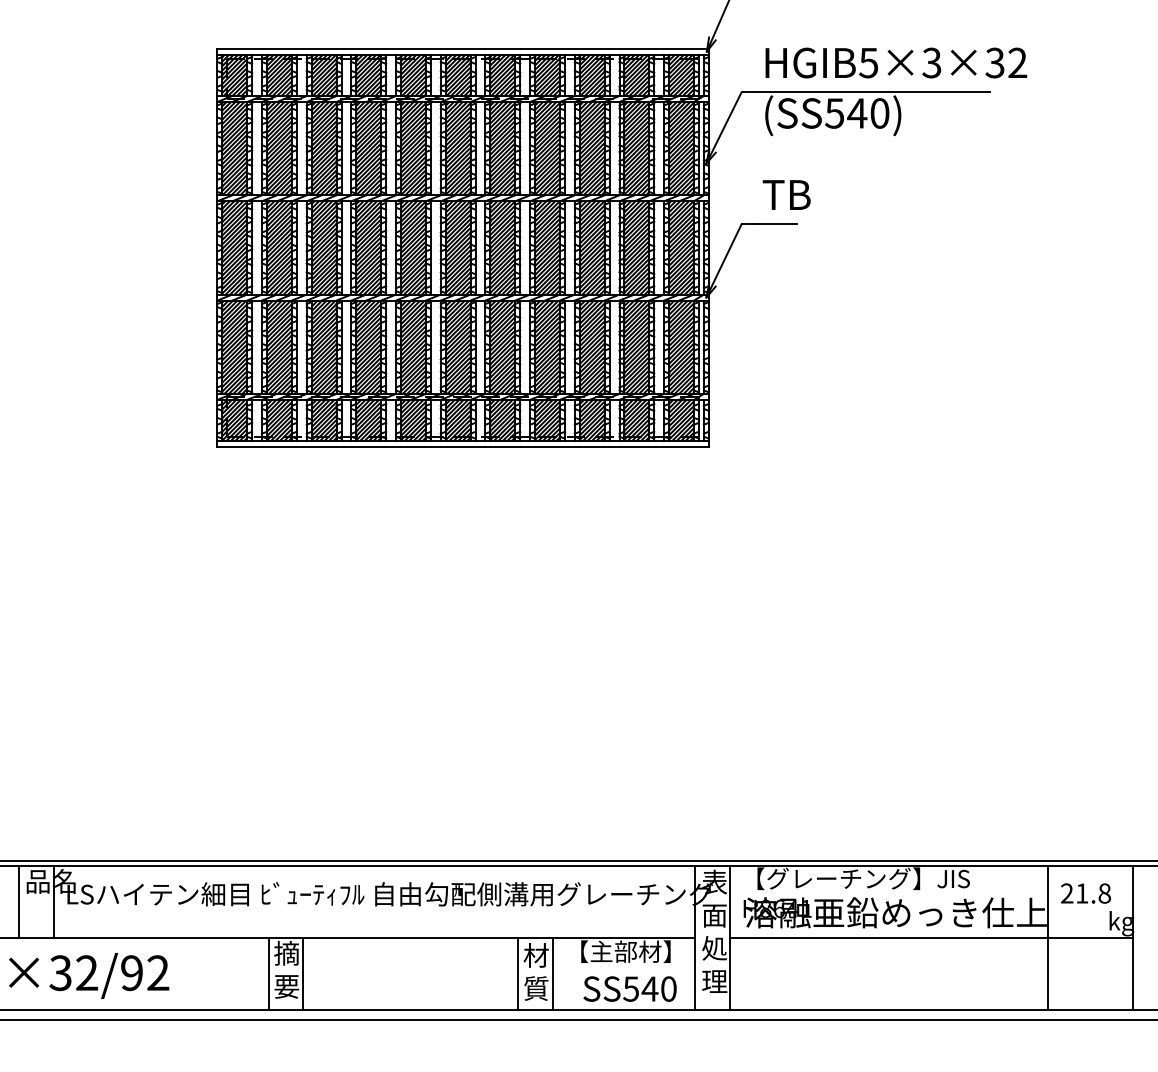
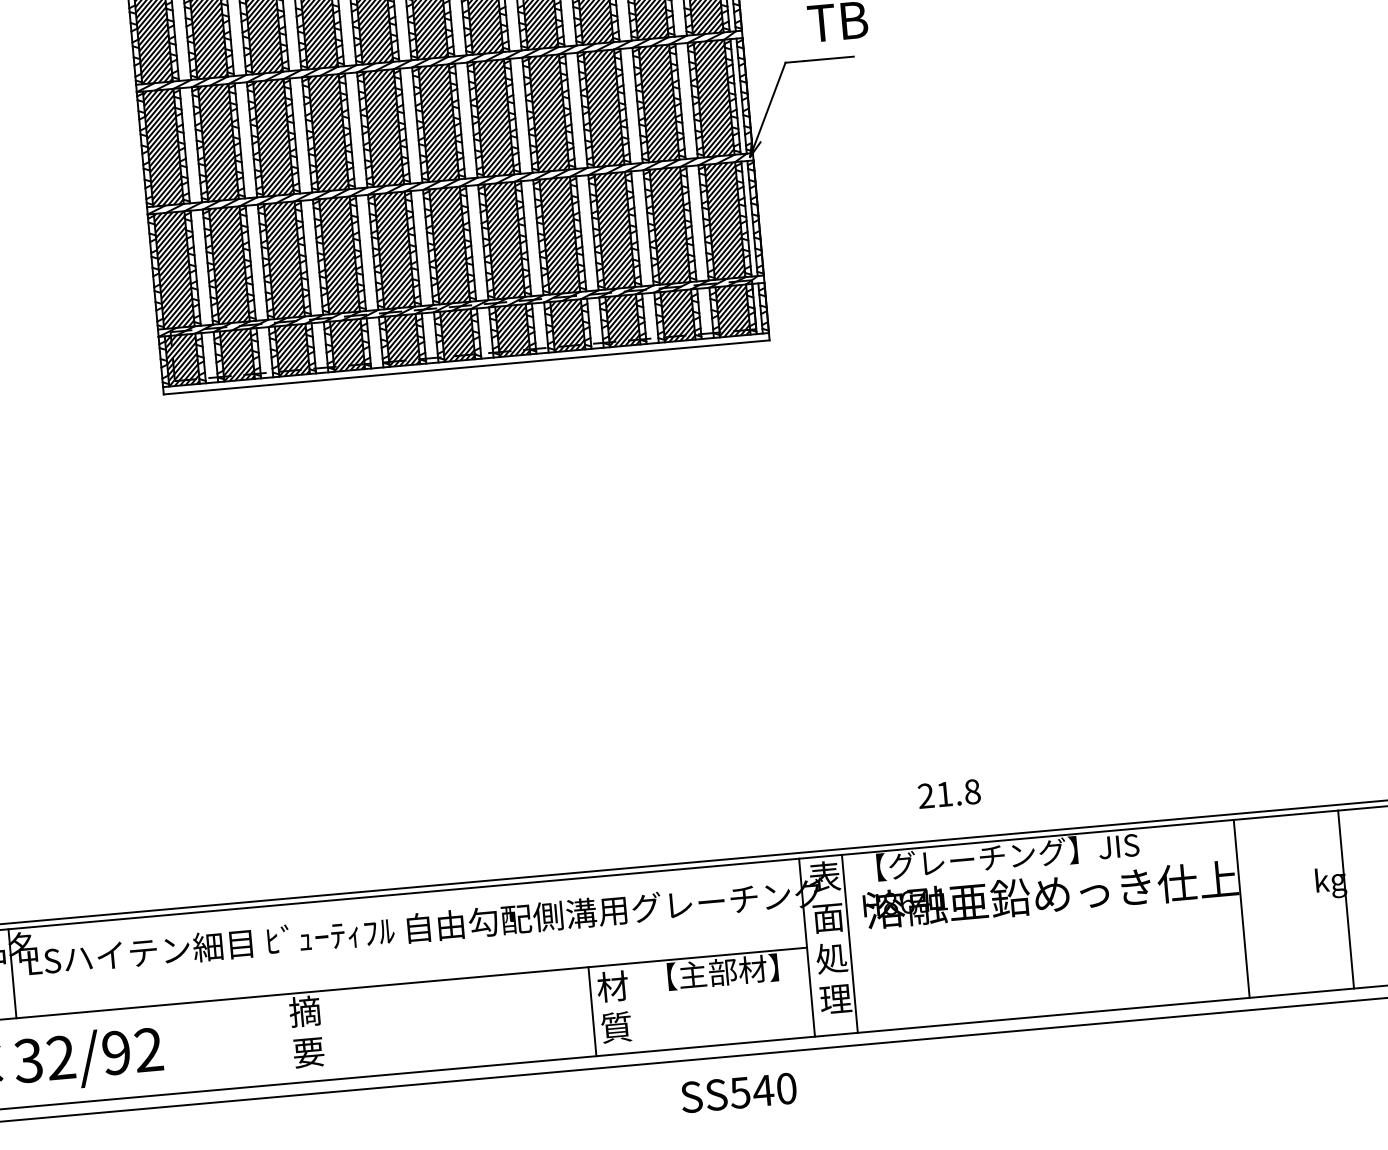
text: (1086, 893) -> (950, 793), moved
line: (931, 938) -> (1098, 922), removed
line: (268, 974) -> (284, 1039), removed
line: (303, 974) -> (328, 1035), removed
line: (552, 974) -> (634, 1008), removed
text: (629, 988) -> (738, 1092), moved

